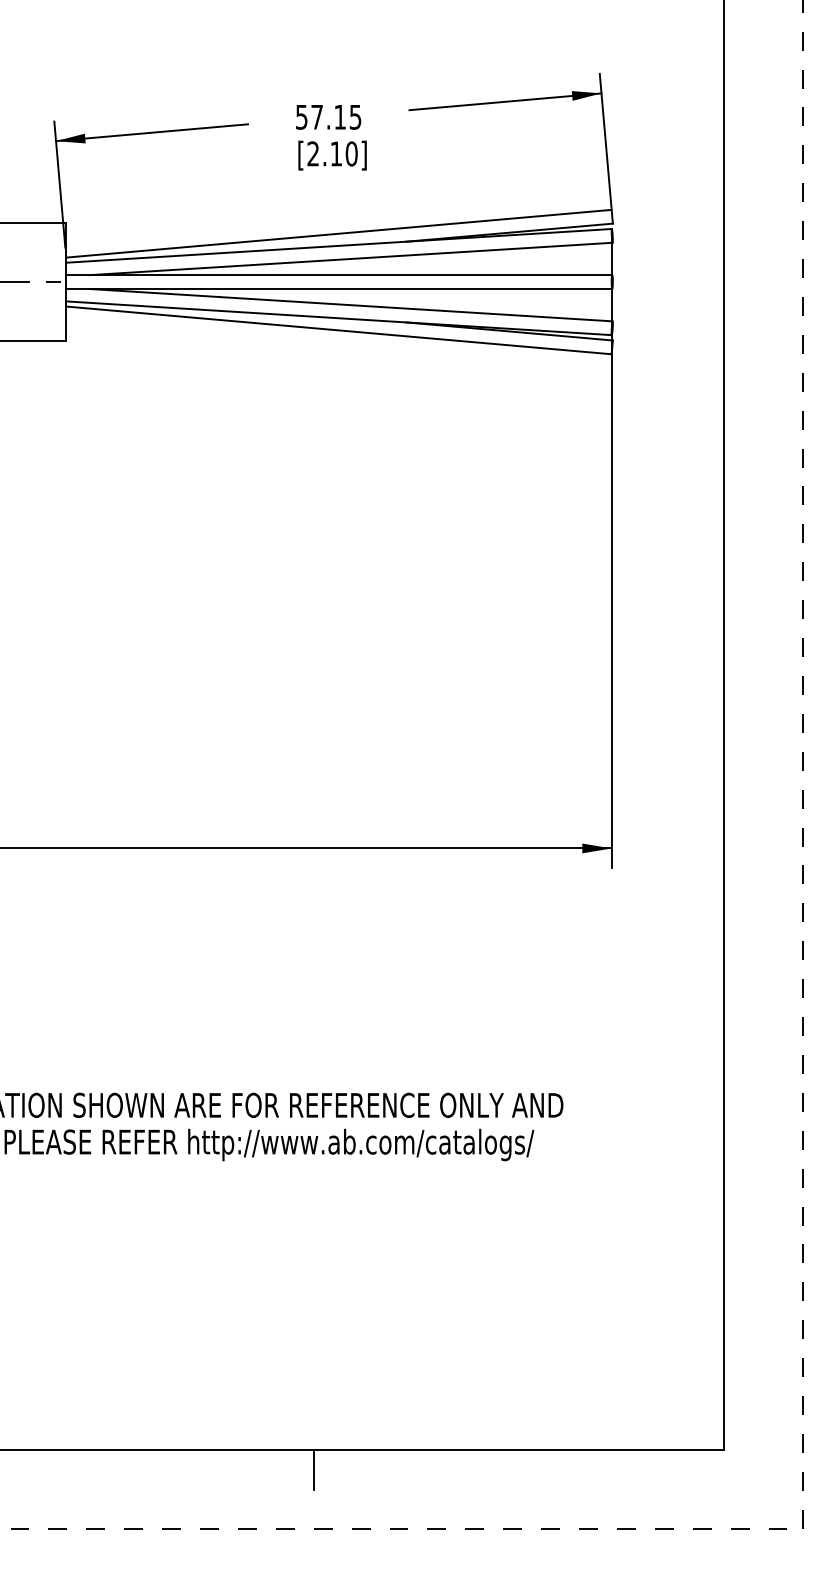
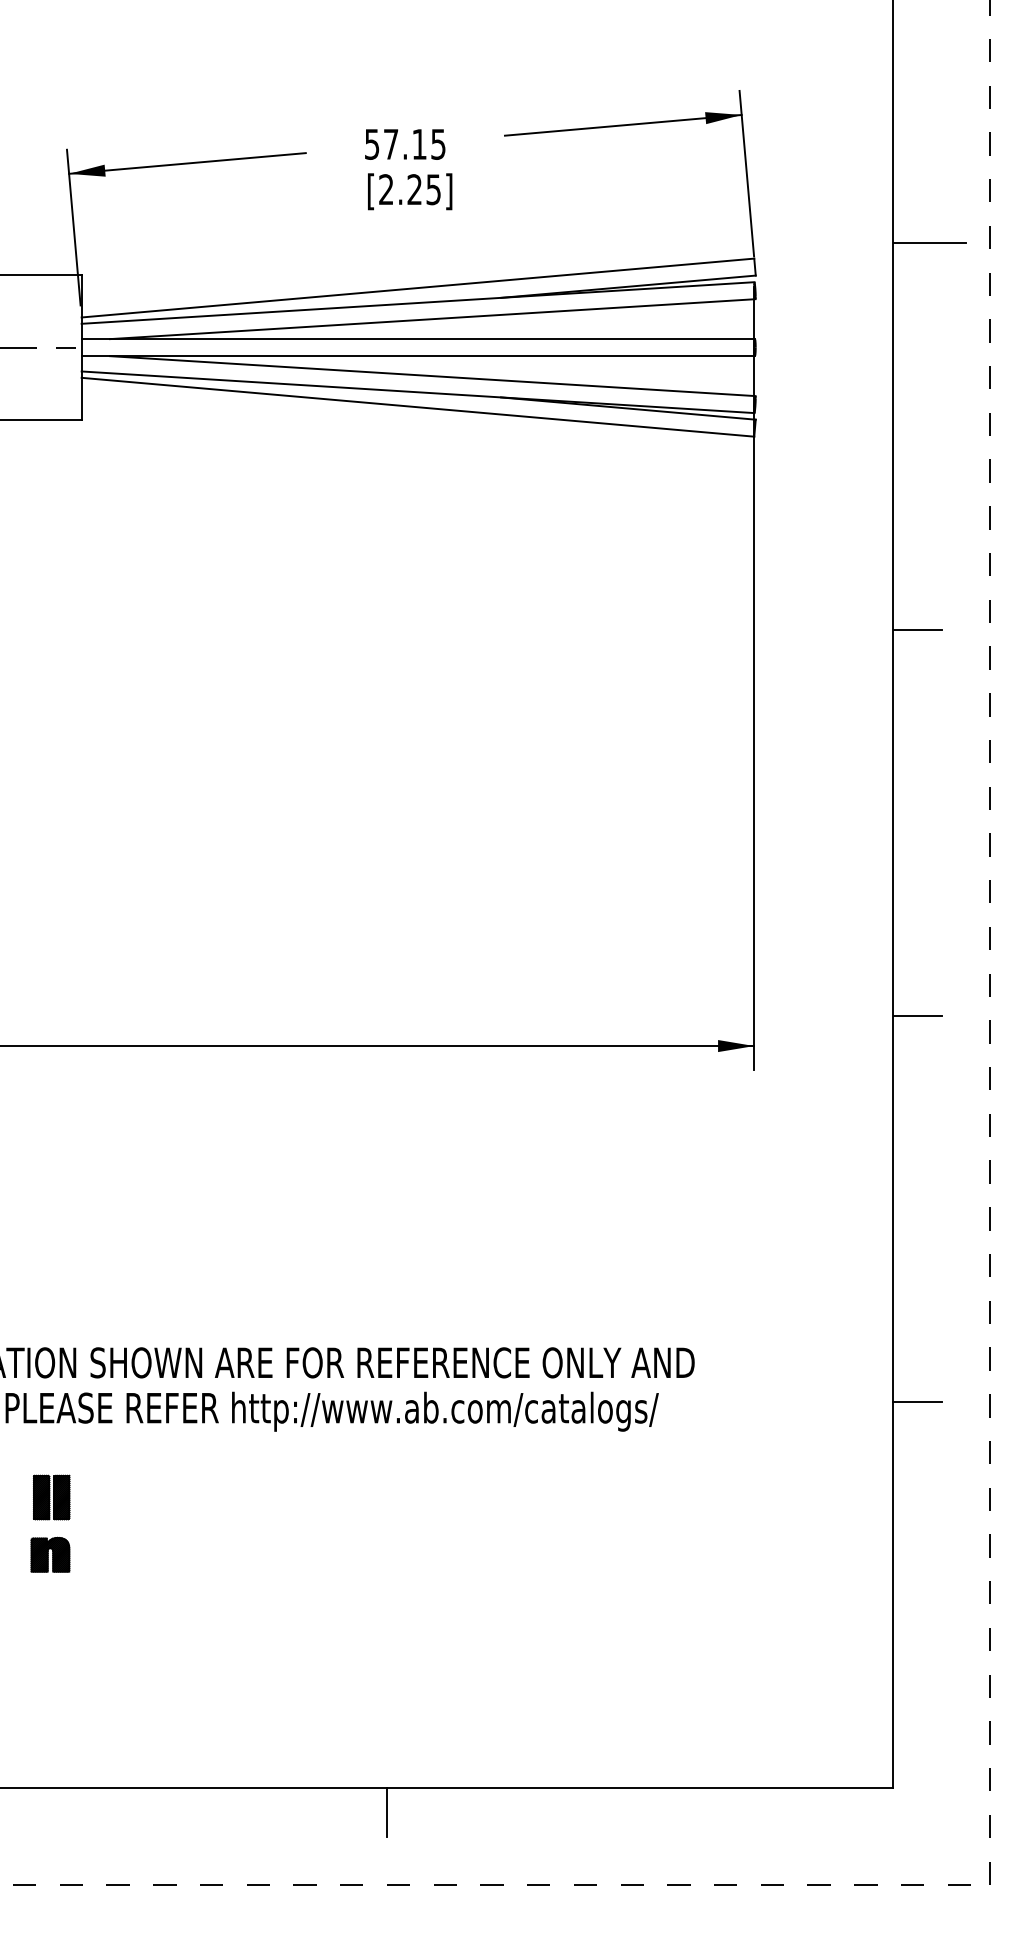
text: (343, 153) -> (423, 189), [2.10] -> [2.25]
line: (753, 197) -> (929, 243), added
line: (743, 510) -> (916, 629), added
line: (743, 823) -> (916, 1015), added
line: (743, 1137) -> (916, 1402), added
part: (40, 1235) -> (49, 1523), added

